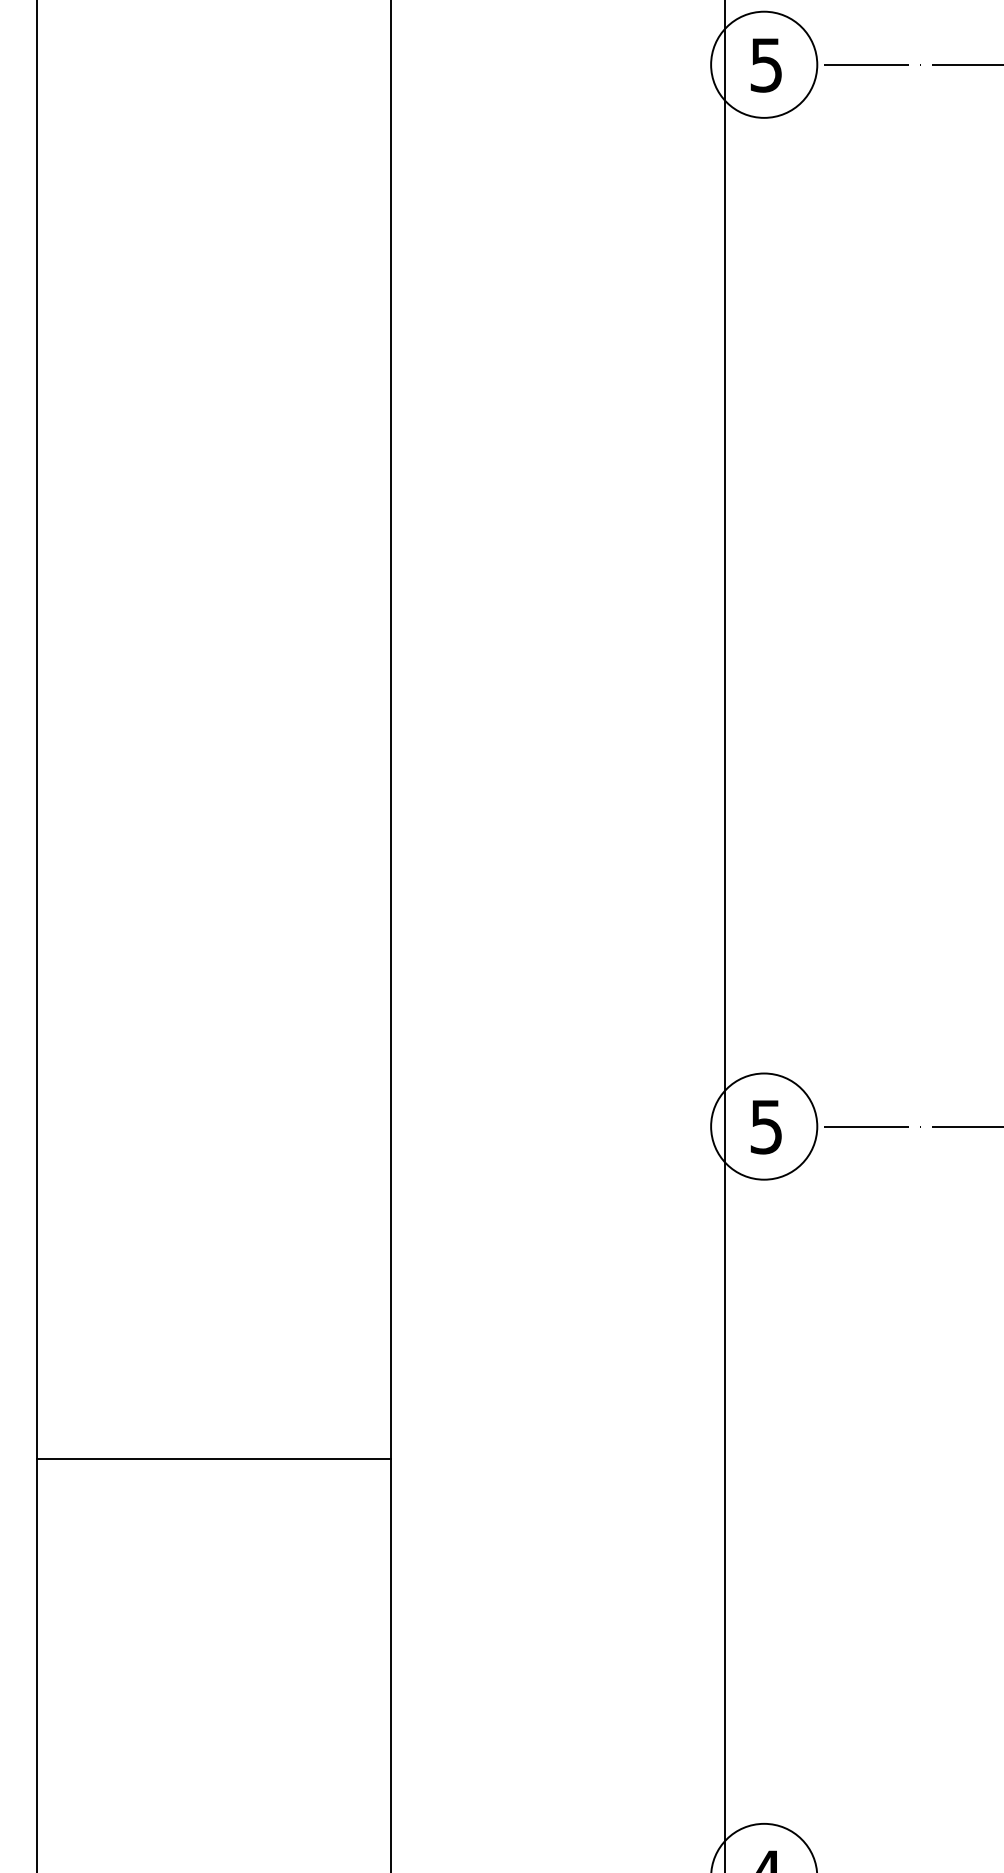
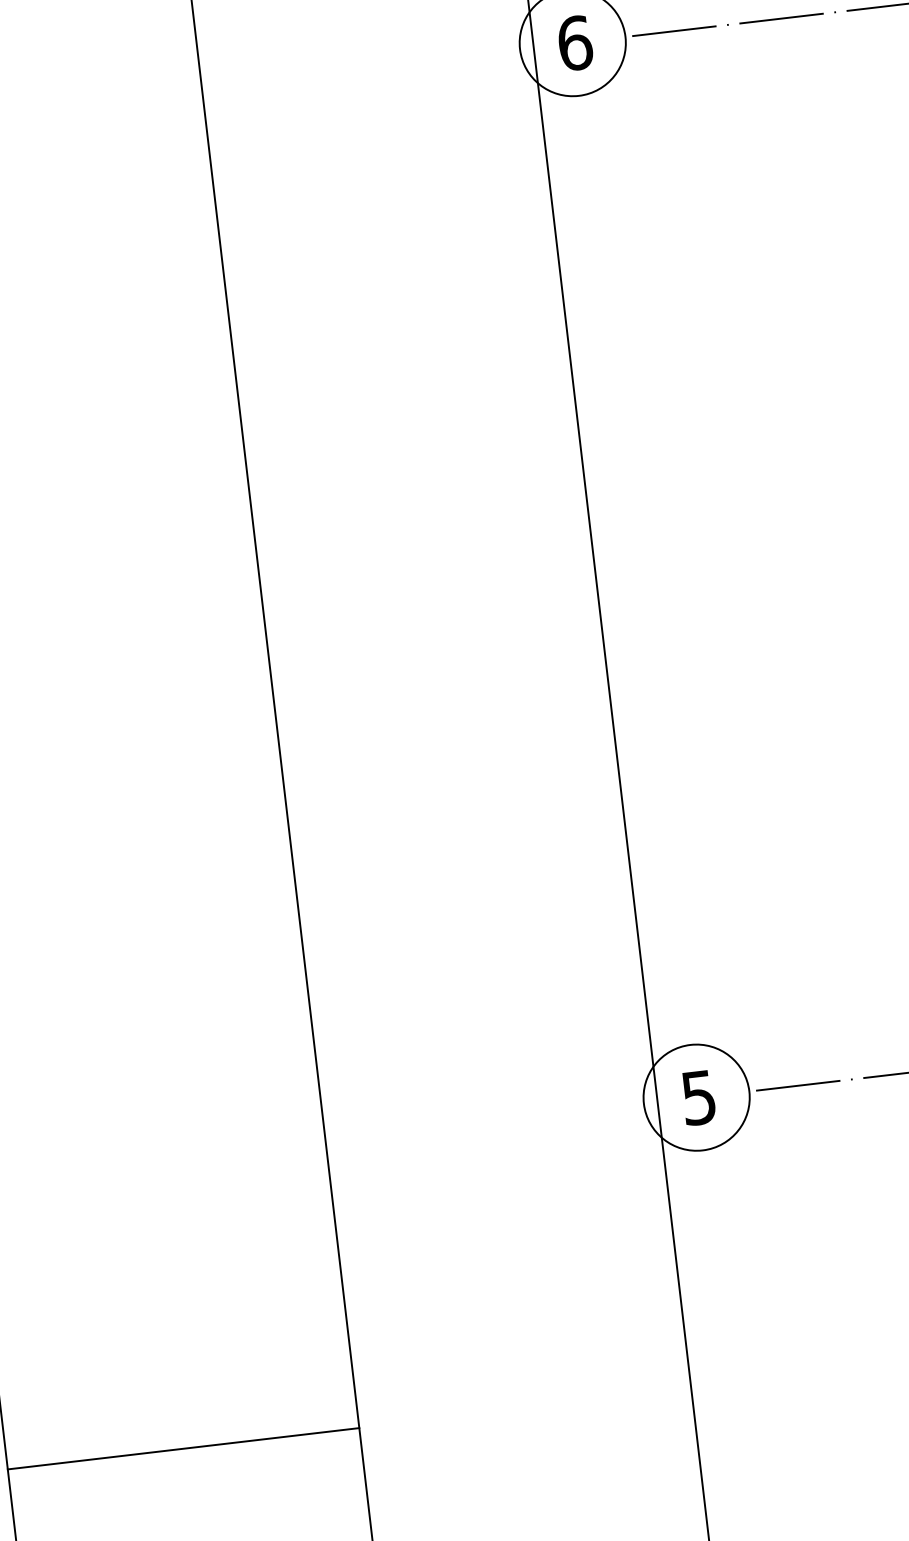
text: (766, 64) -> (575, 42), 5 -> 6
line: (213, 1459) -> (183, 1448), moved

